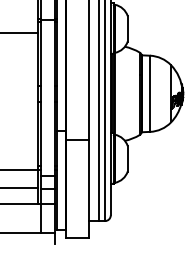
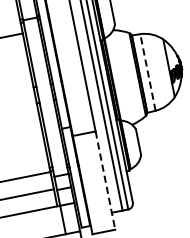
line: (150, 93) -> (148, 72), solid -> dashed
line: (88, 189) -> (105, 181), solid -> dashed

